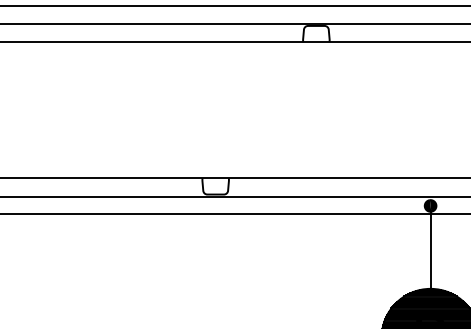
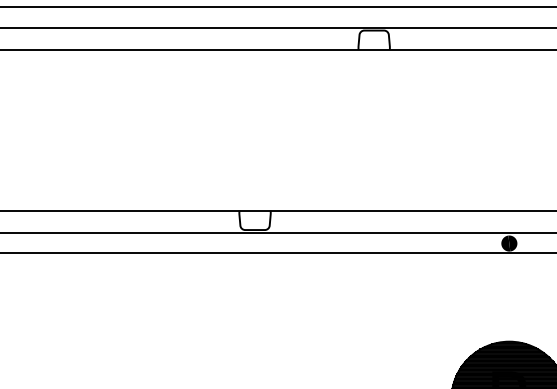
line: (430, 249) -> (509, 295), removed

